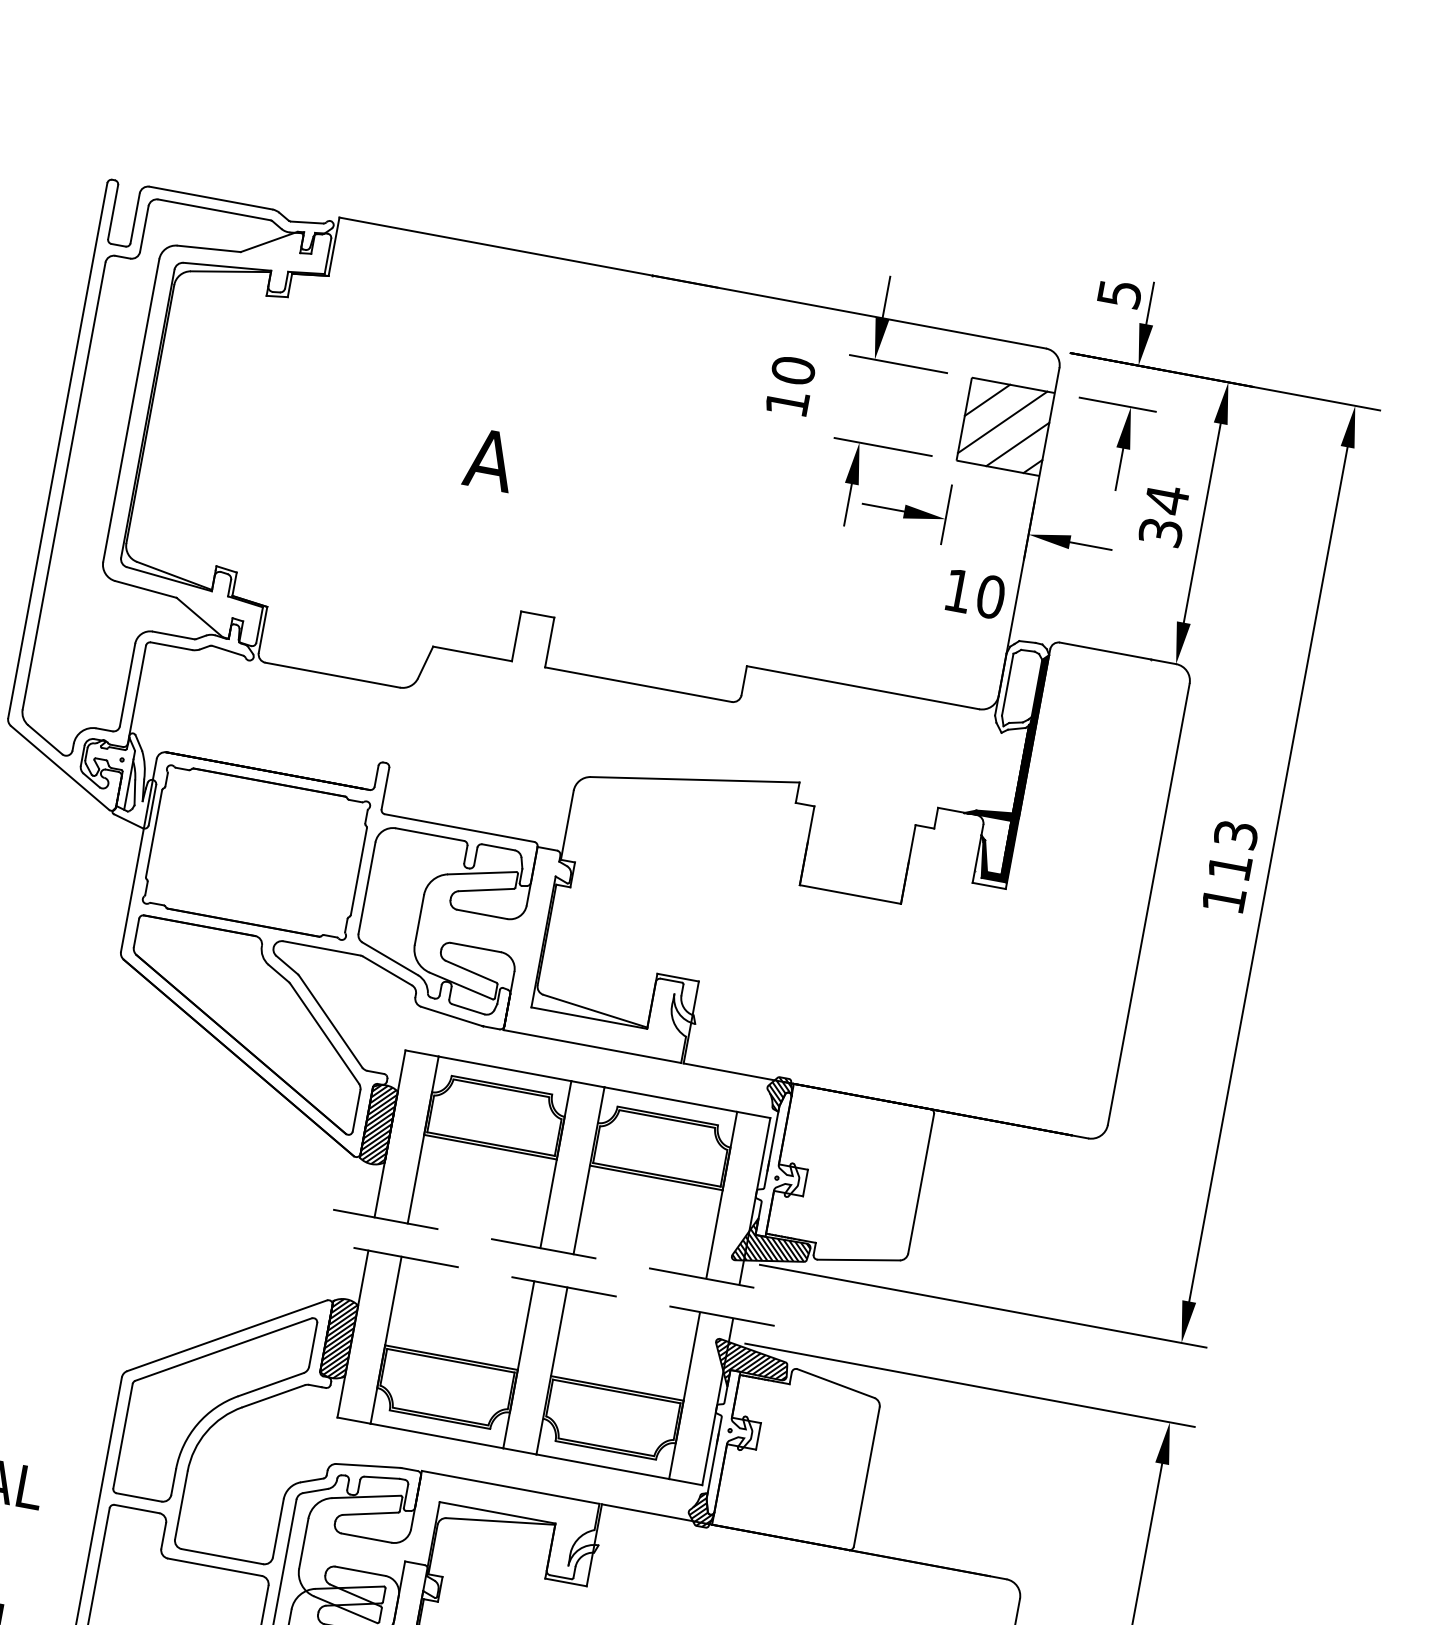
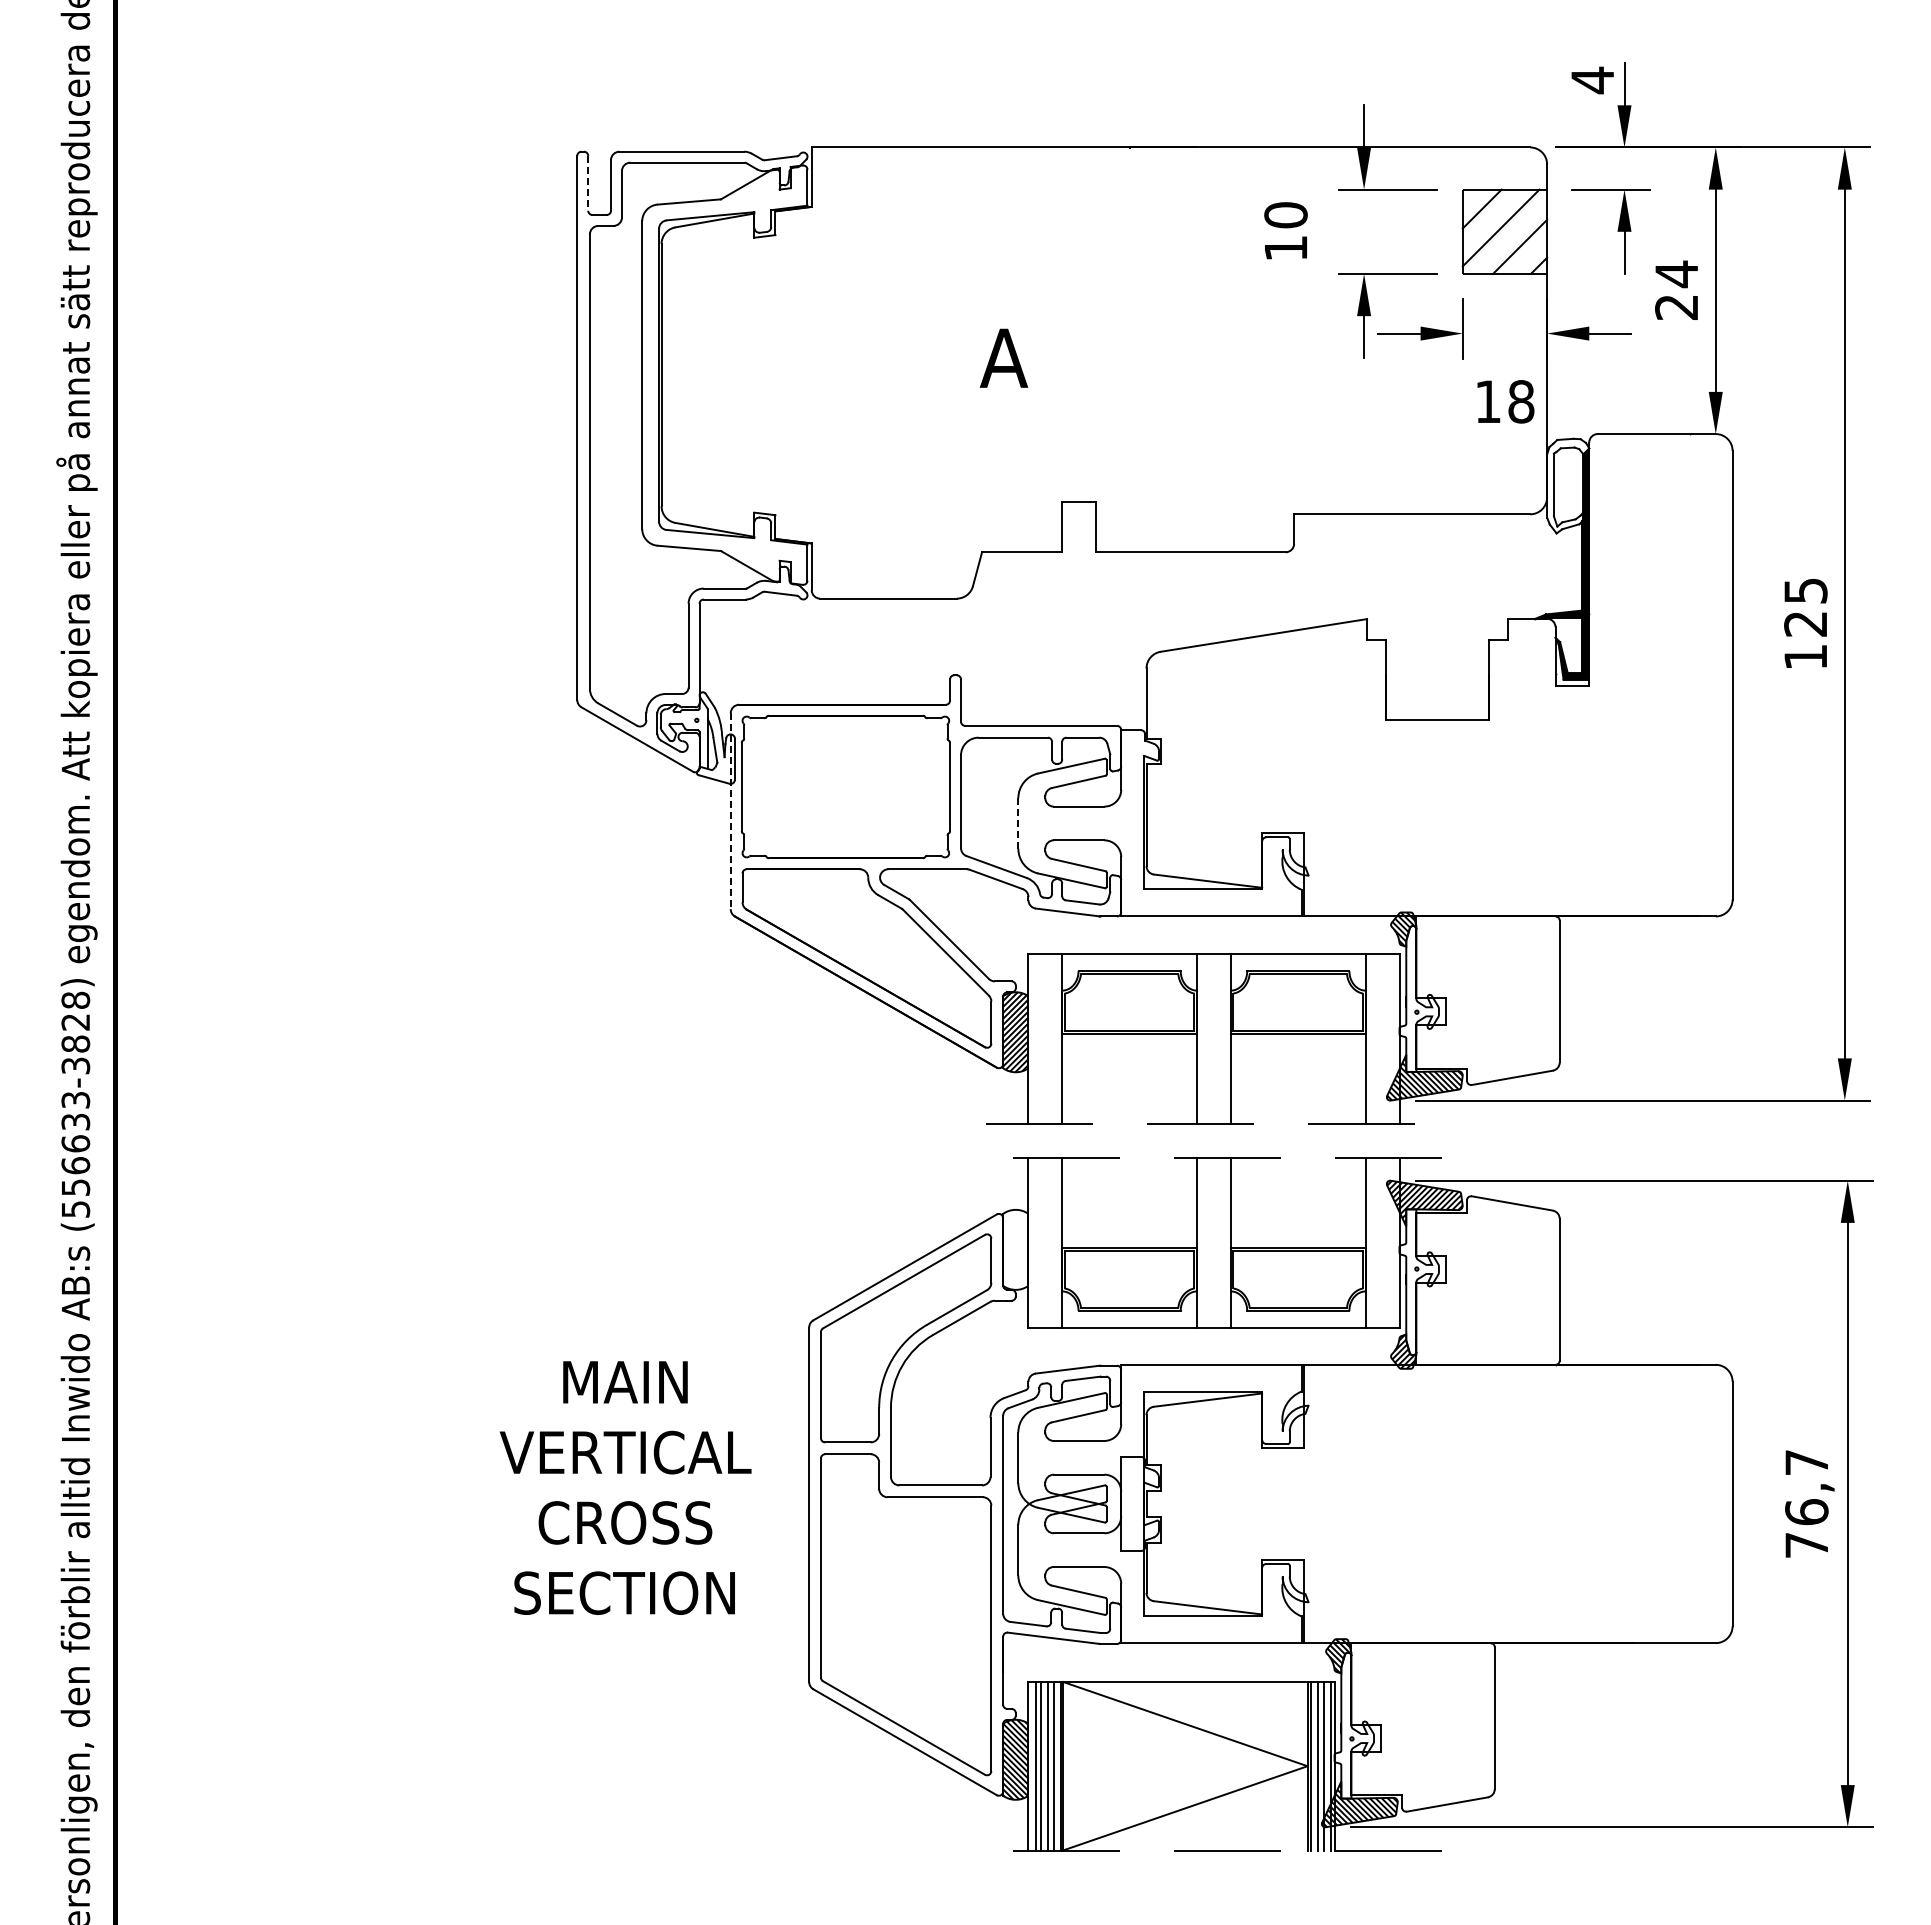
line: (113, 212) -> (588, 183), solid -> dashed
text: (1119, 294) -> (1592, 80), 5 -> 4
text: (1160, 532) -> (1676, 307), 34 -> 24
text: (991, 596) -> (1521, 401), 10 -> 18
text: (1232, 851) -> (1805, 607), 113 -> 125
line: (138, 855) -> (730, 811), solid -> dashed
line: (419, 918) -> (1018, 822), solid -> dashed
hatch: (338, 1338) -> (1015, 1249), removed

